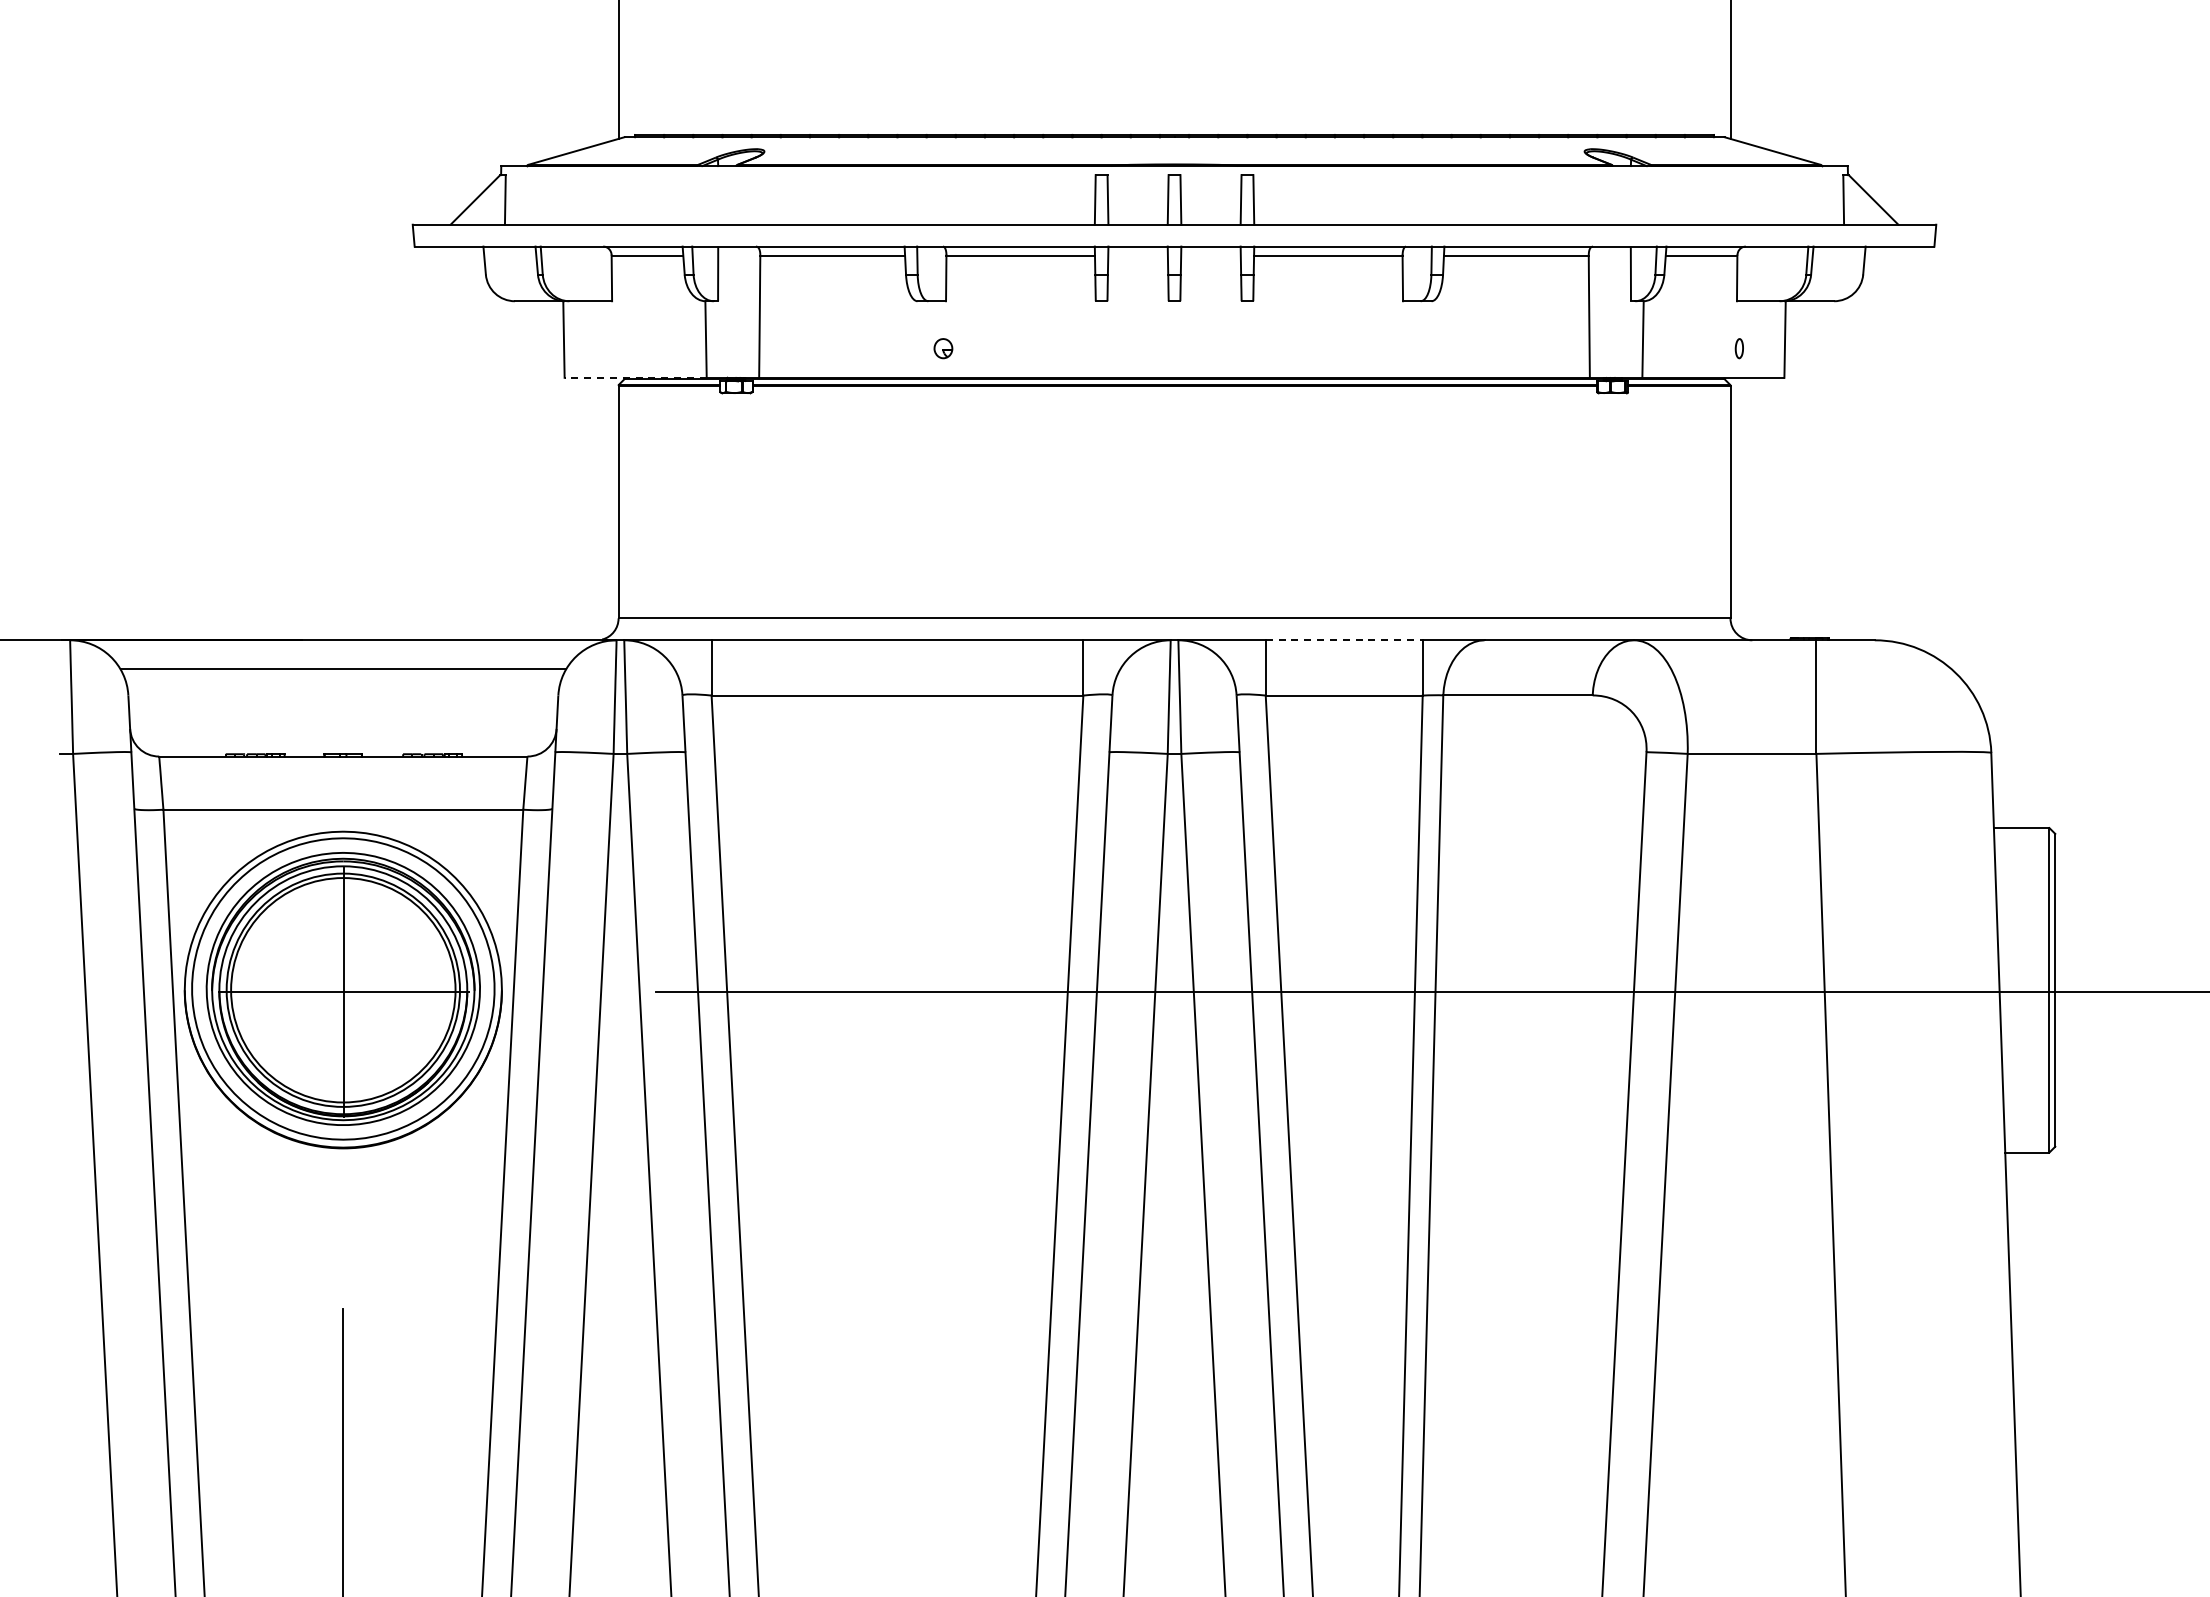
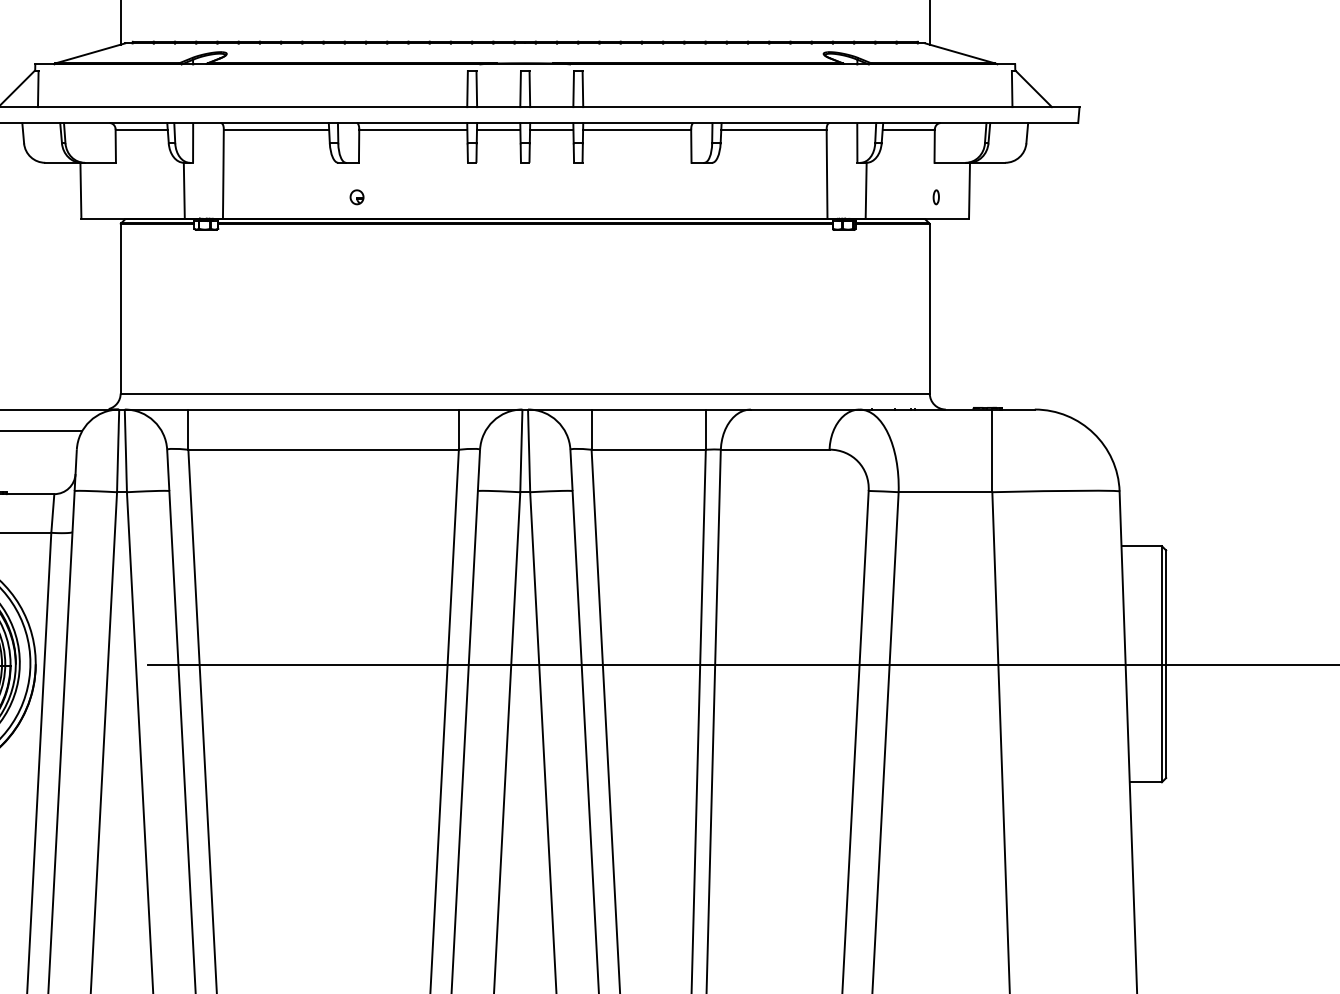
line: (1137, 255) -> (498, 129), added
line: (1210, 255) -> (551, 129), added
line: (635, 377) -> (132, 218), dashed -> solid
line: (1344, 640) -> (648, 409), dashed -> solid

